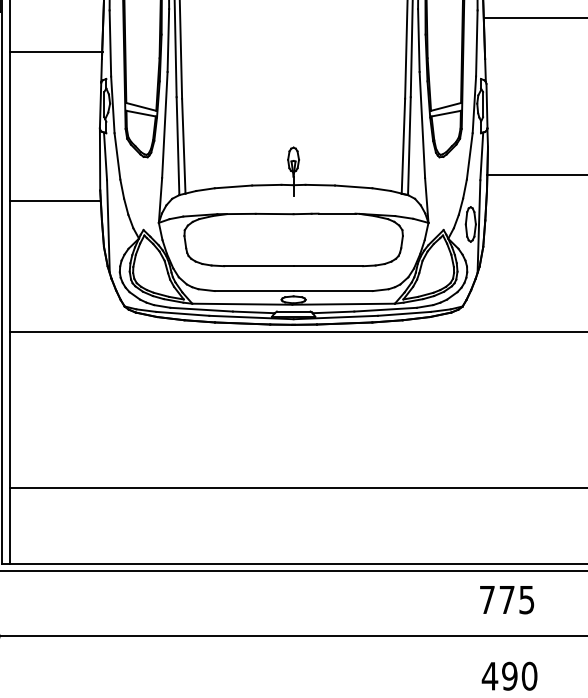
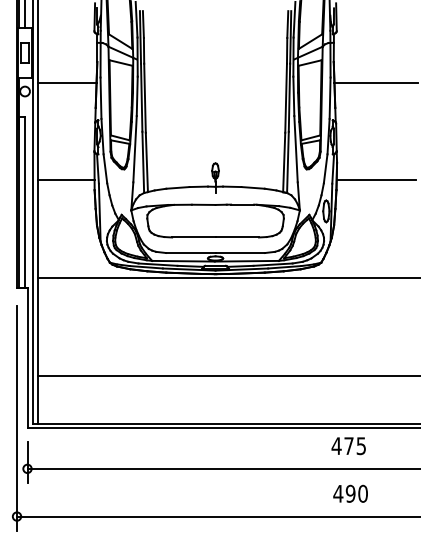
line: (56, 51) -> (67, 82), moved
line: (55, 200) -> (66, 180), moved
text: (487, 598) -> (336, 445), 775 -> 475

